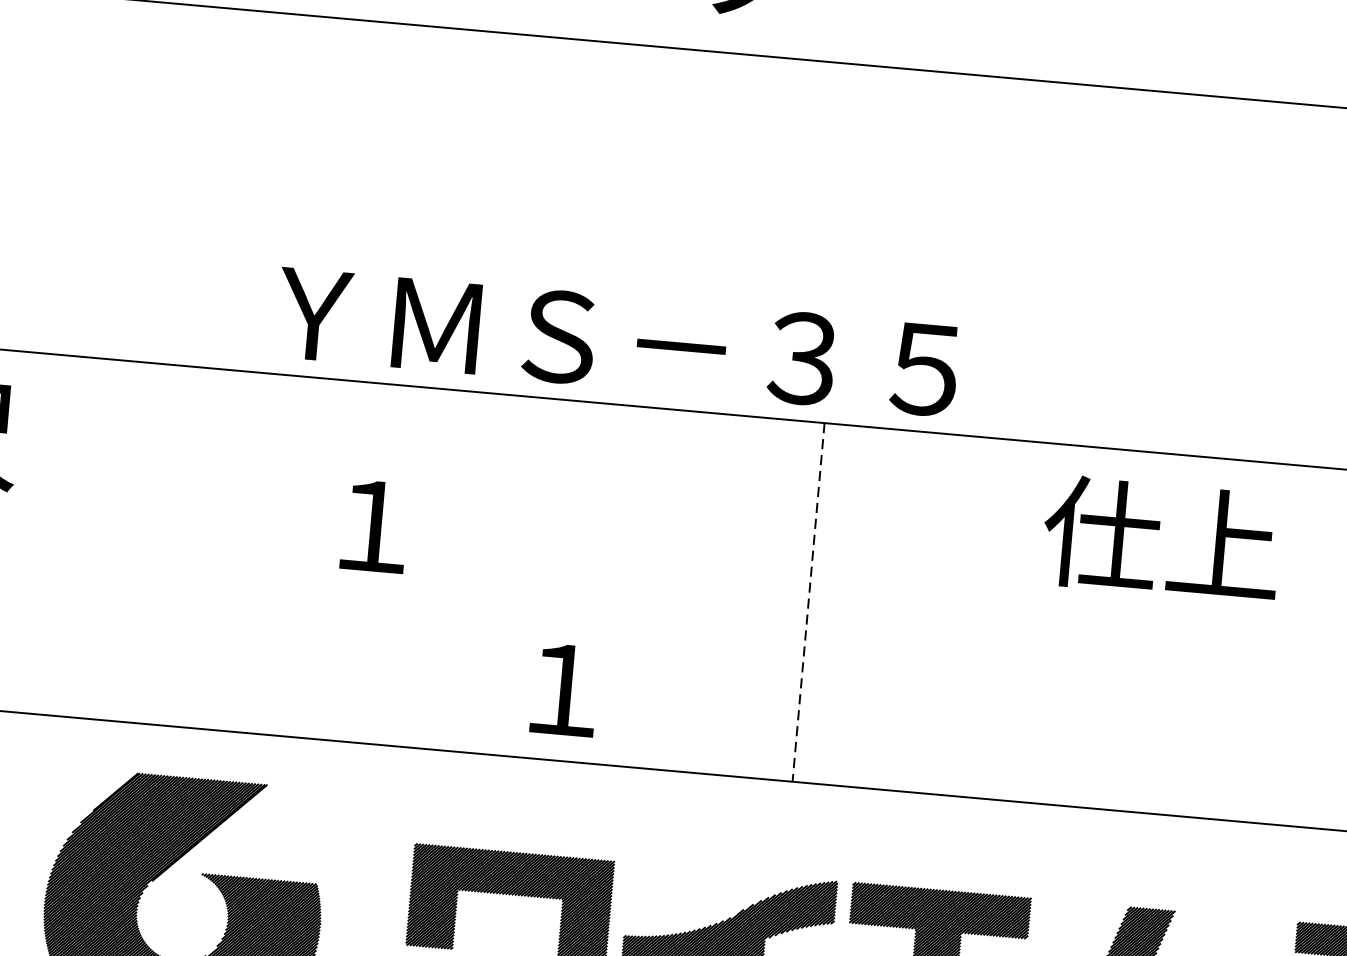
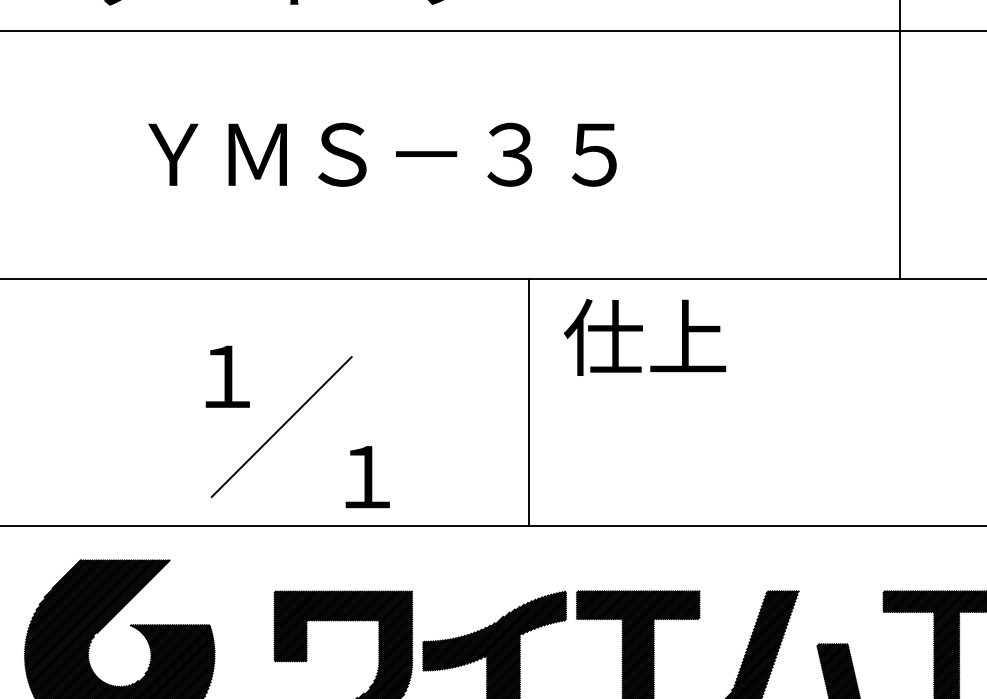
text: (617, 341) -> (382, 154), moved
text: (1161, 539) -> (644, 337), moved
line: (809, 602) -> (529, 402), dashed -> solid
line: (446, 606) -> (281, 427), added

